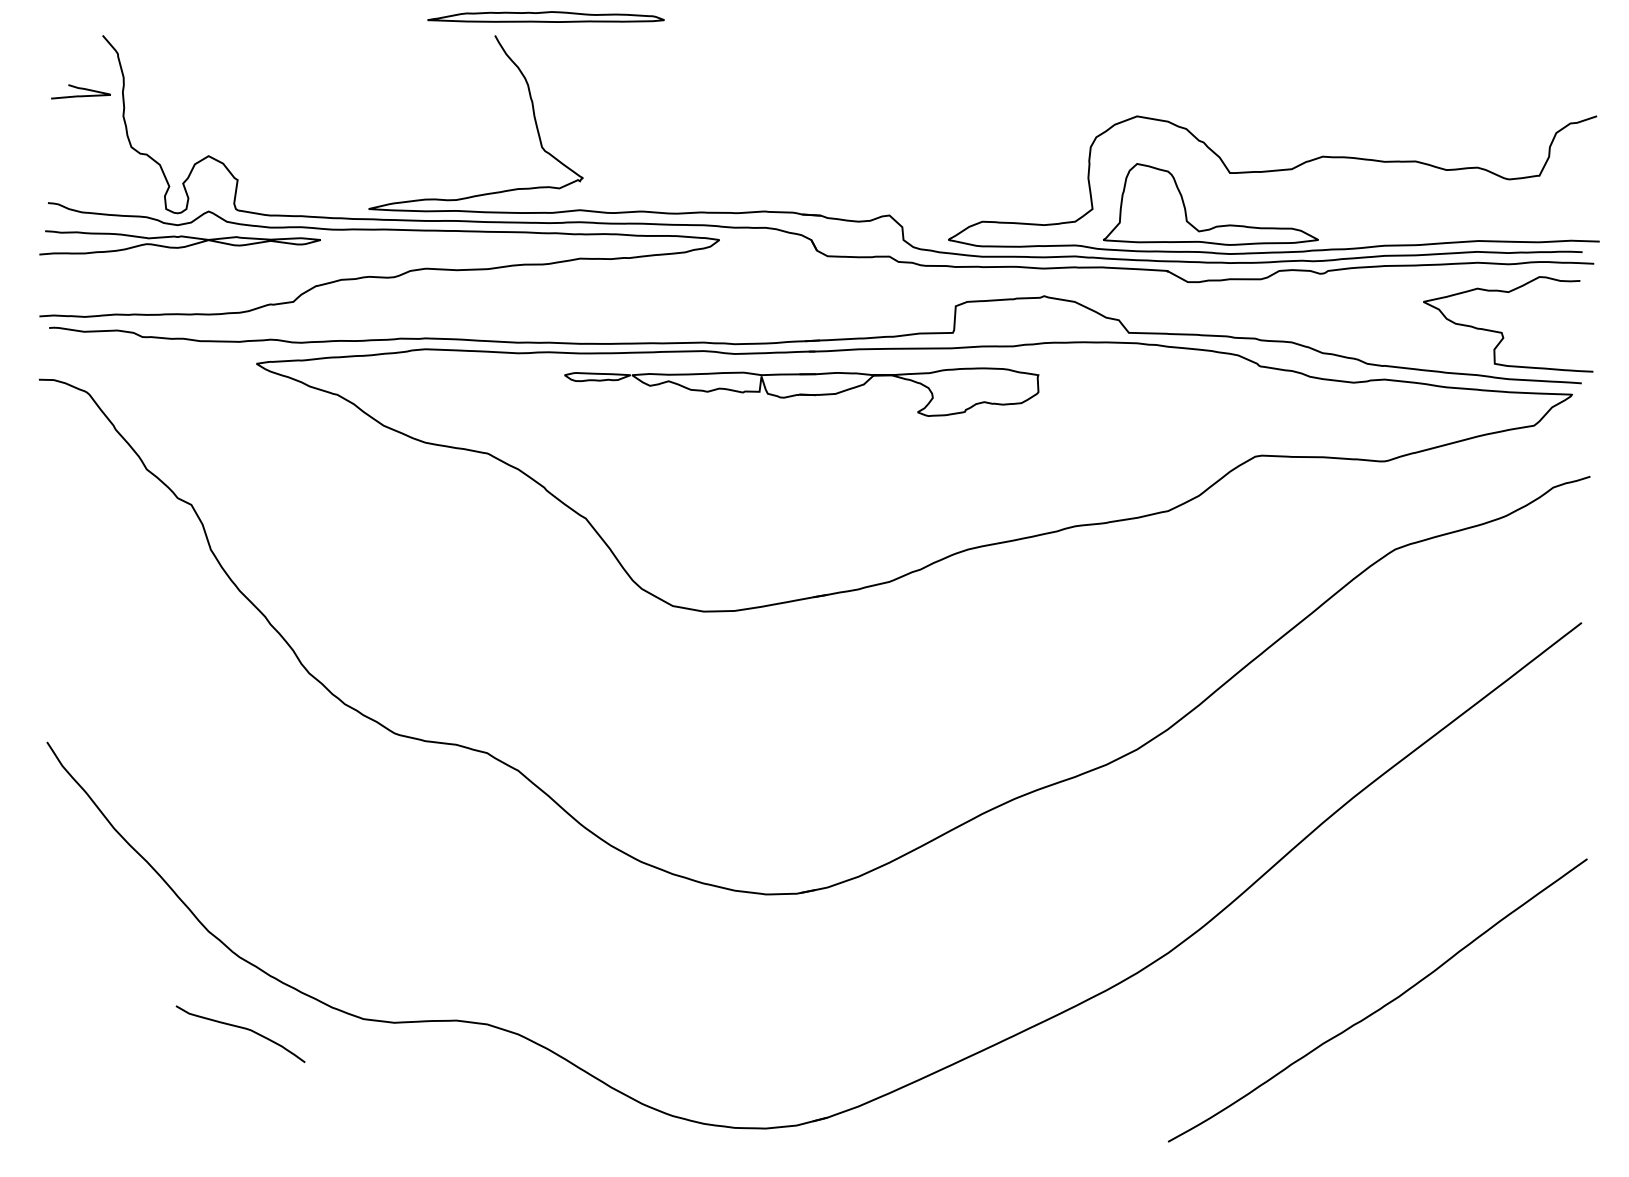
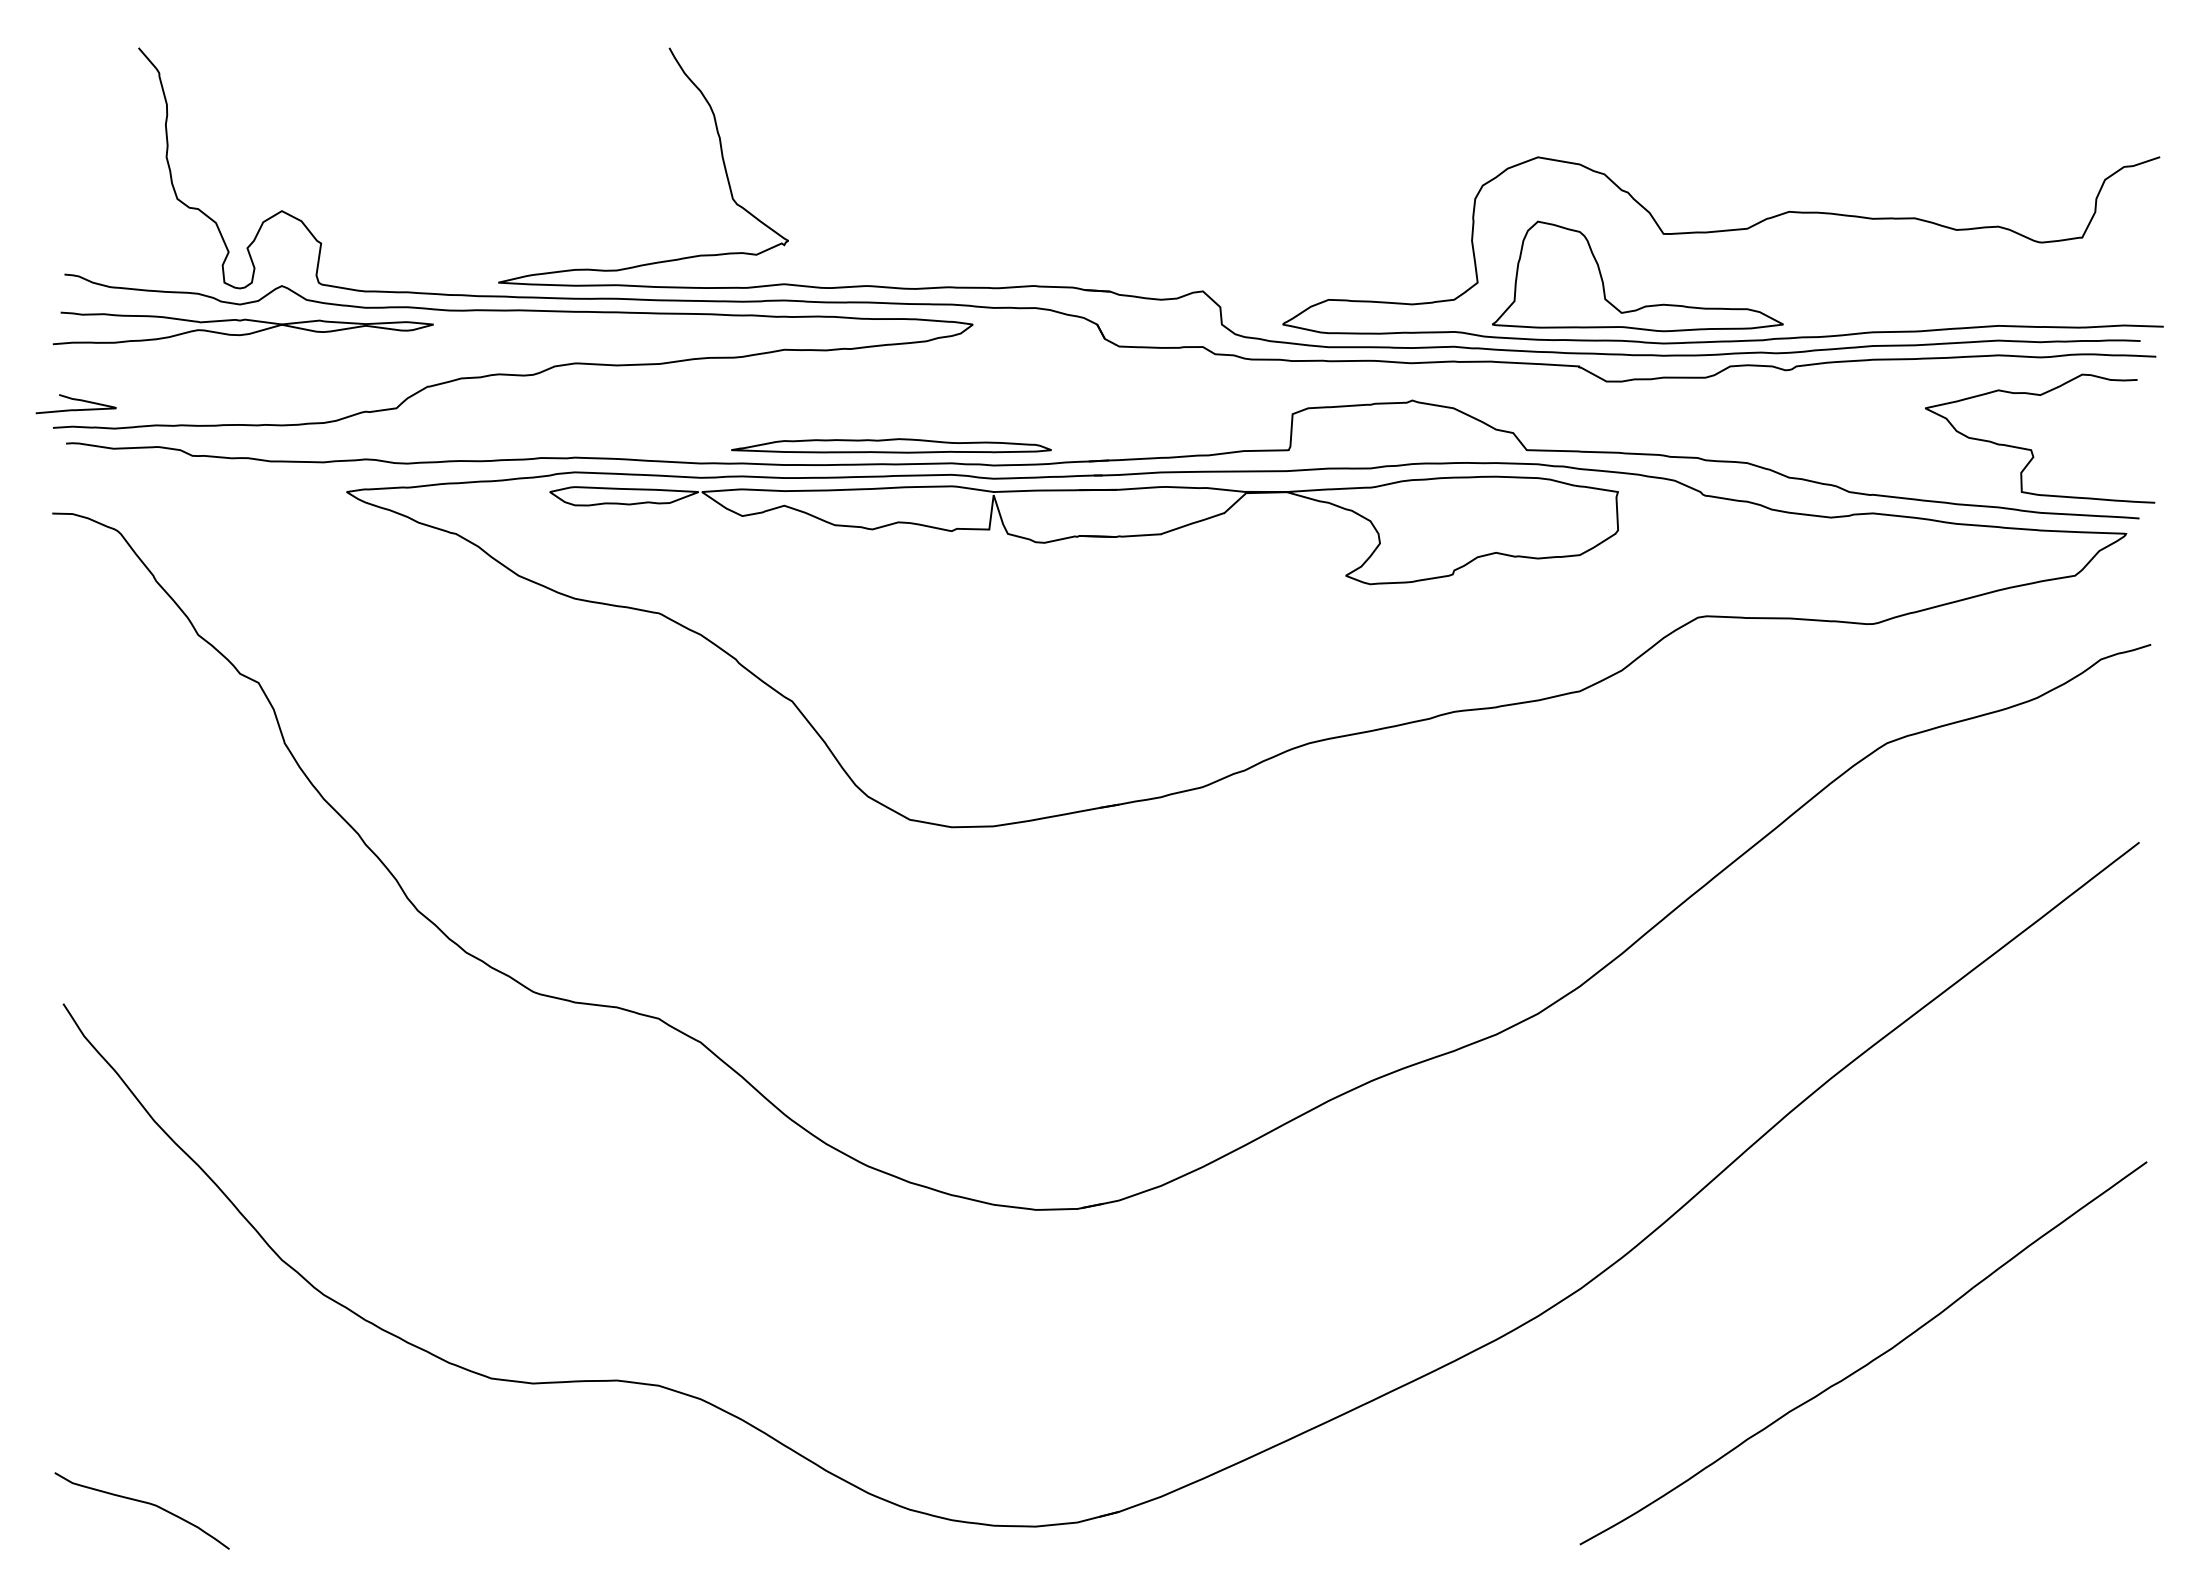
part: (546, 16) -> (891, 445), moved
curve: (80, 89) -> (75, 400), moved
part: (801, 392) -> (1083, 530), size x1.67
curve: (242, 1028) -> (144, 1503), moved

